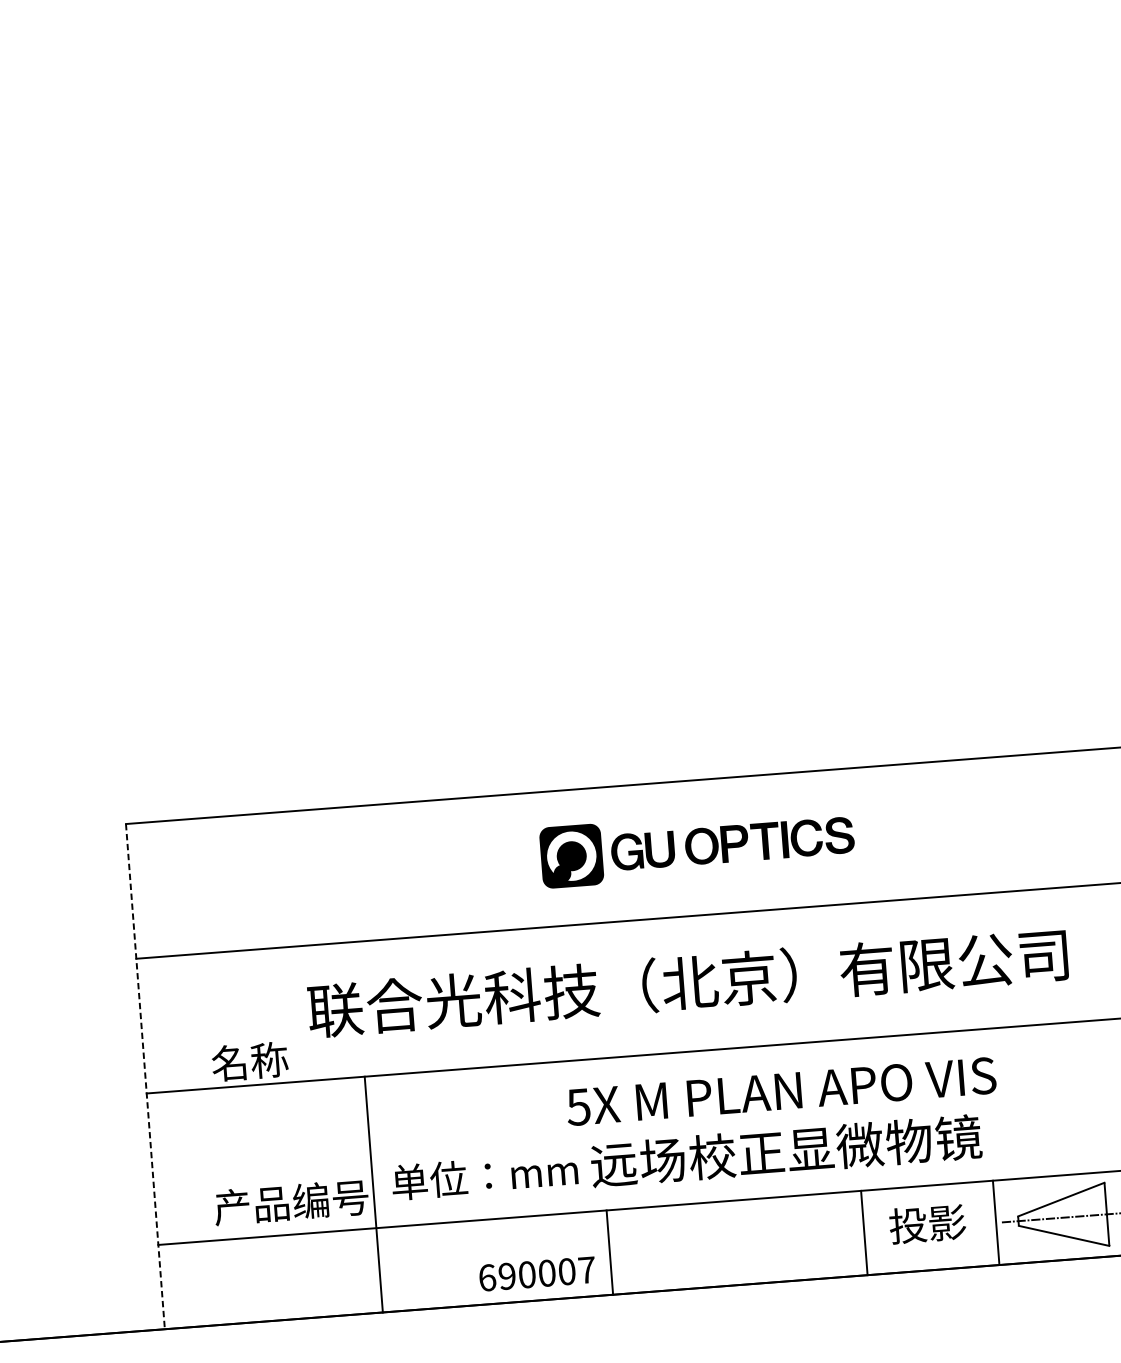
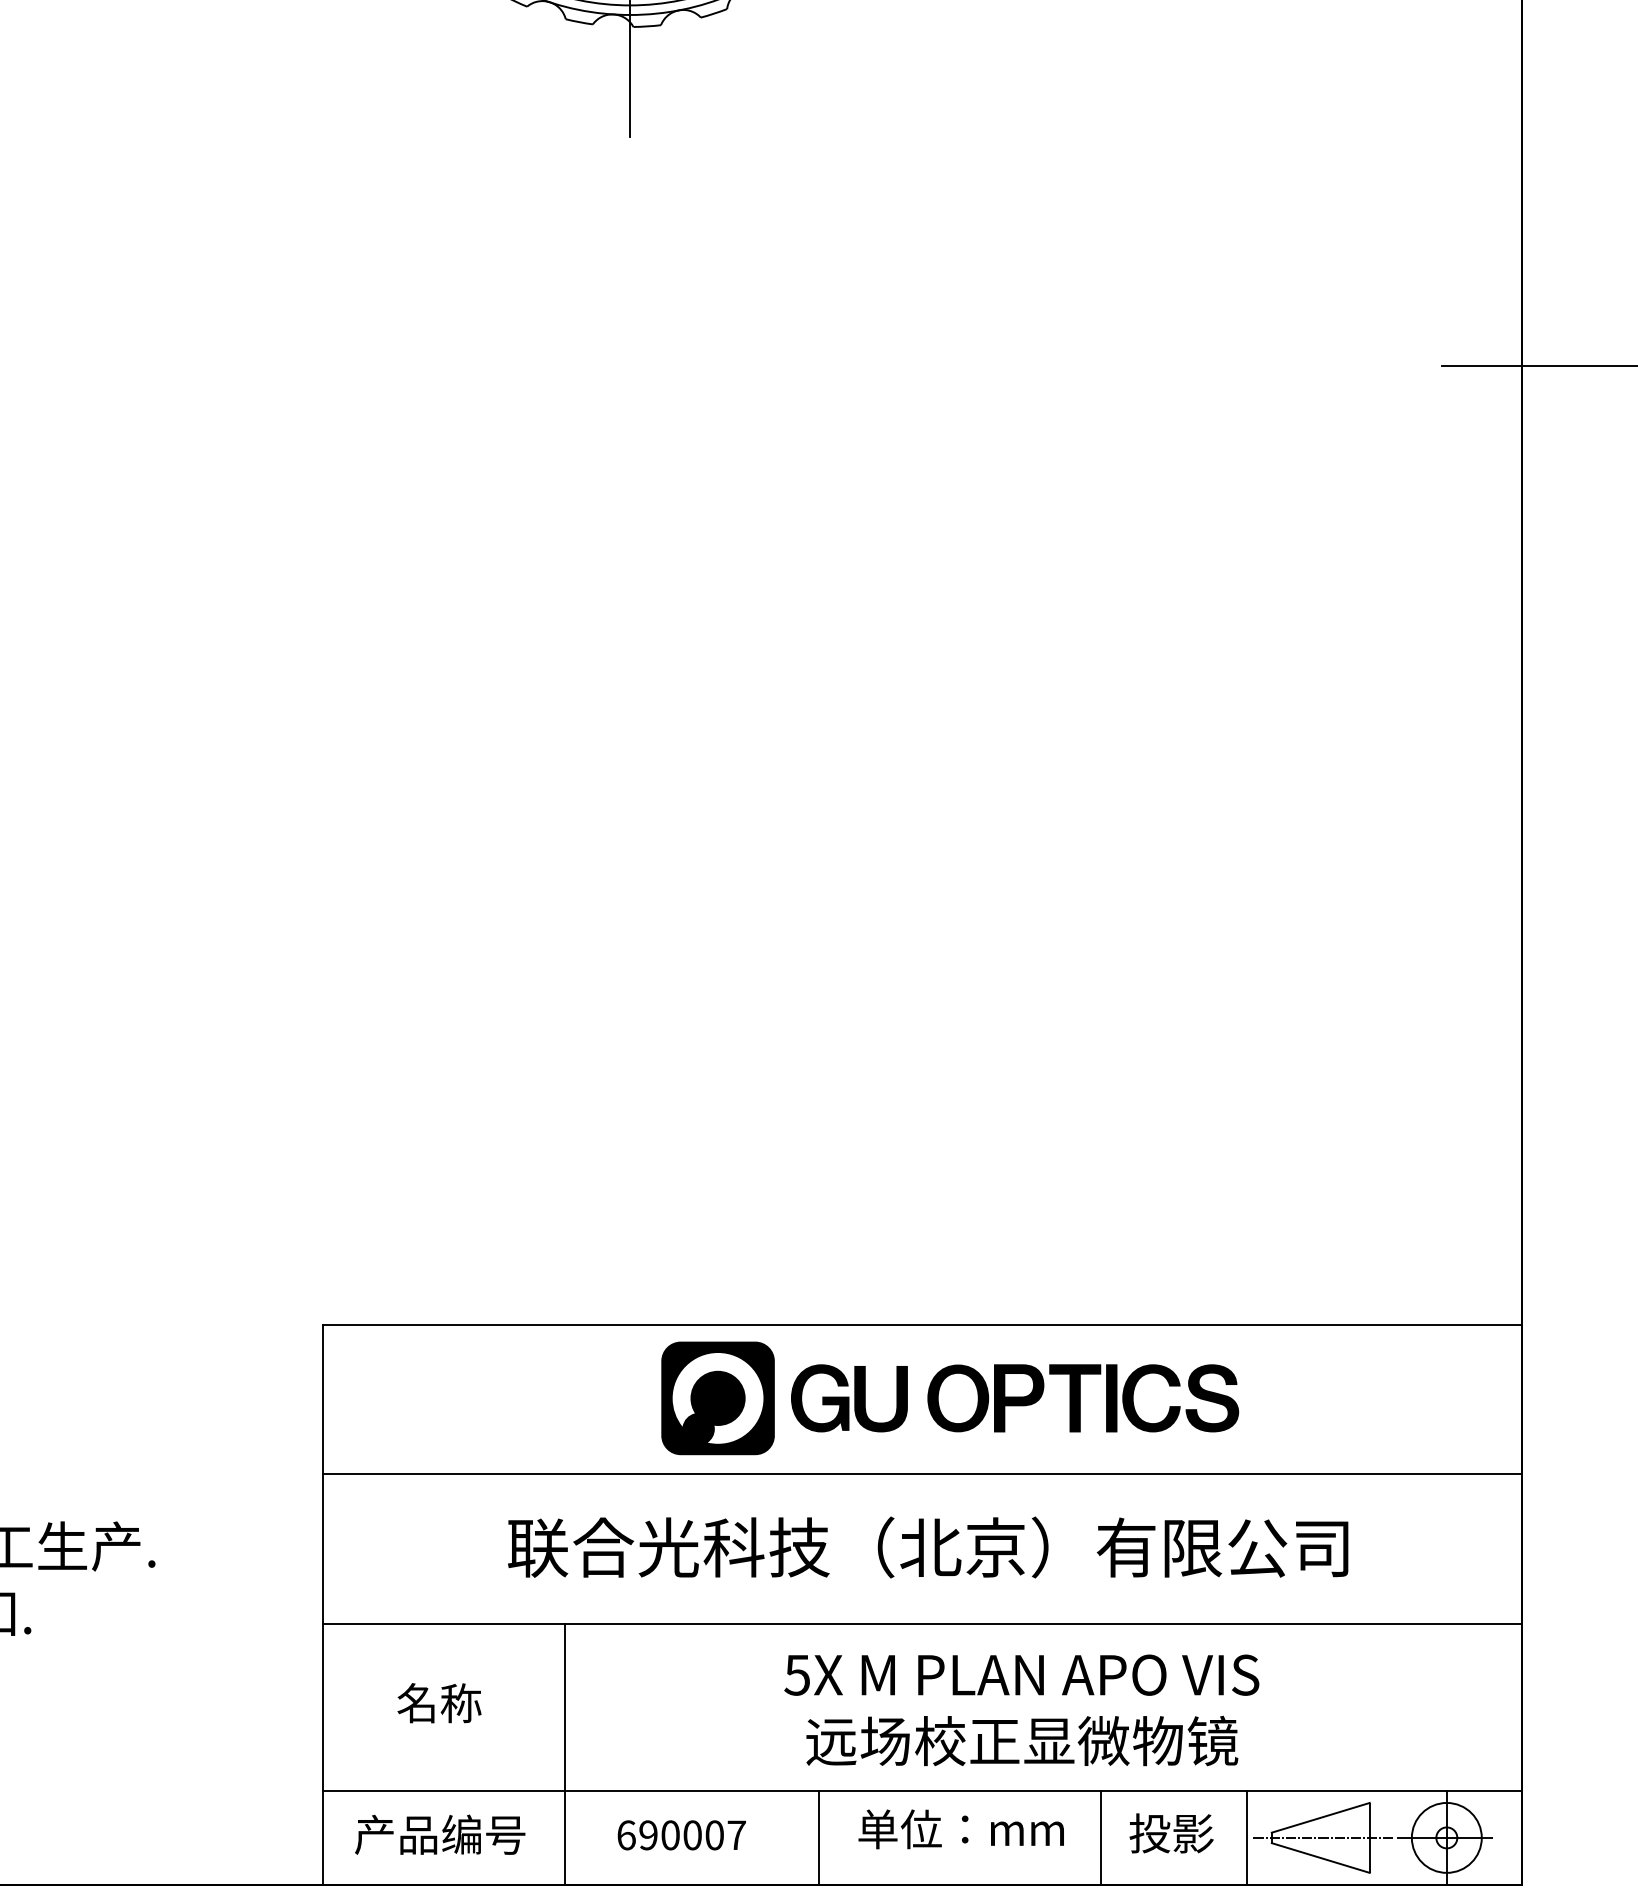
part: (697, 846) -> (950, 1398), size x1.67
text: (250, 1061) -> (439, 1703), moved
line: (145, 1076) -> (323, 1604), dashed -> solid
text: (484, 1176) -> (960, 1829), moved
text: (291, 1202) -> (440, 1834), moved
text: (537, 1274) -> (681, 1835), moved

